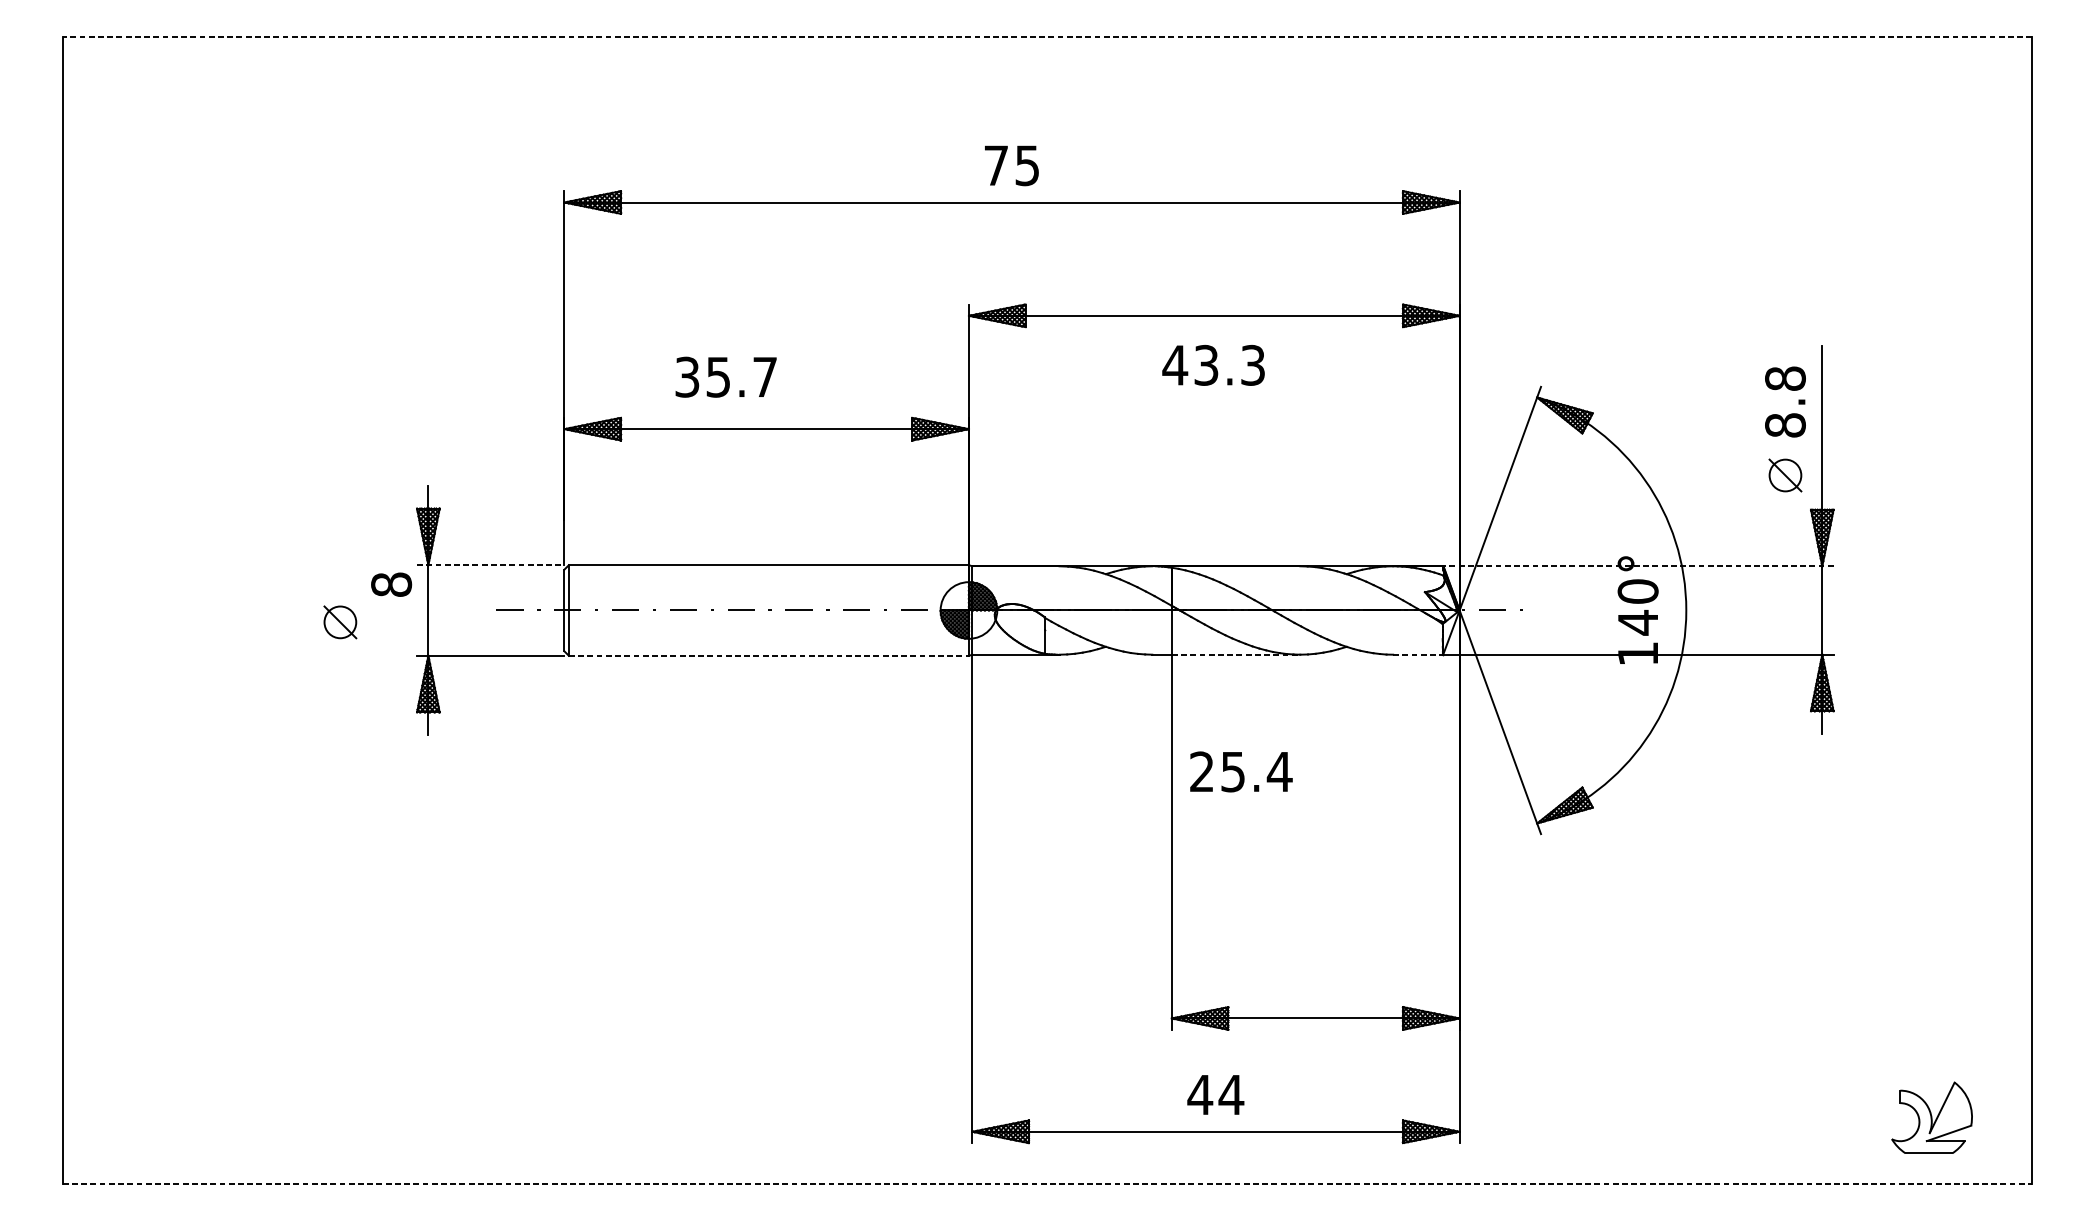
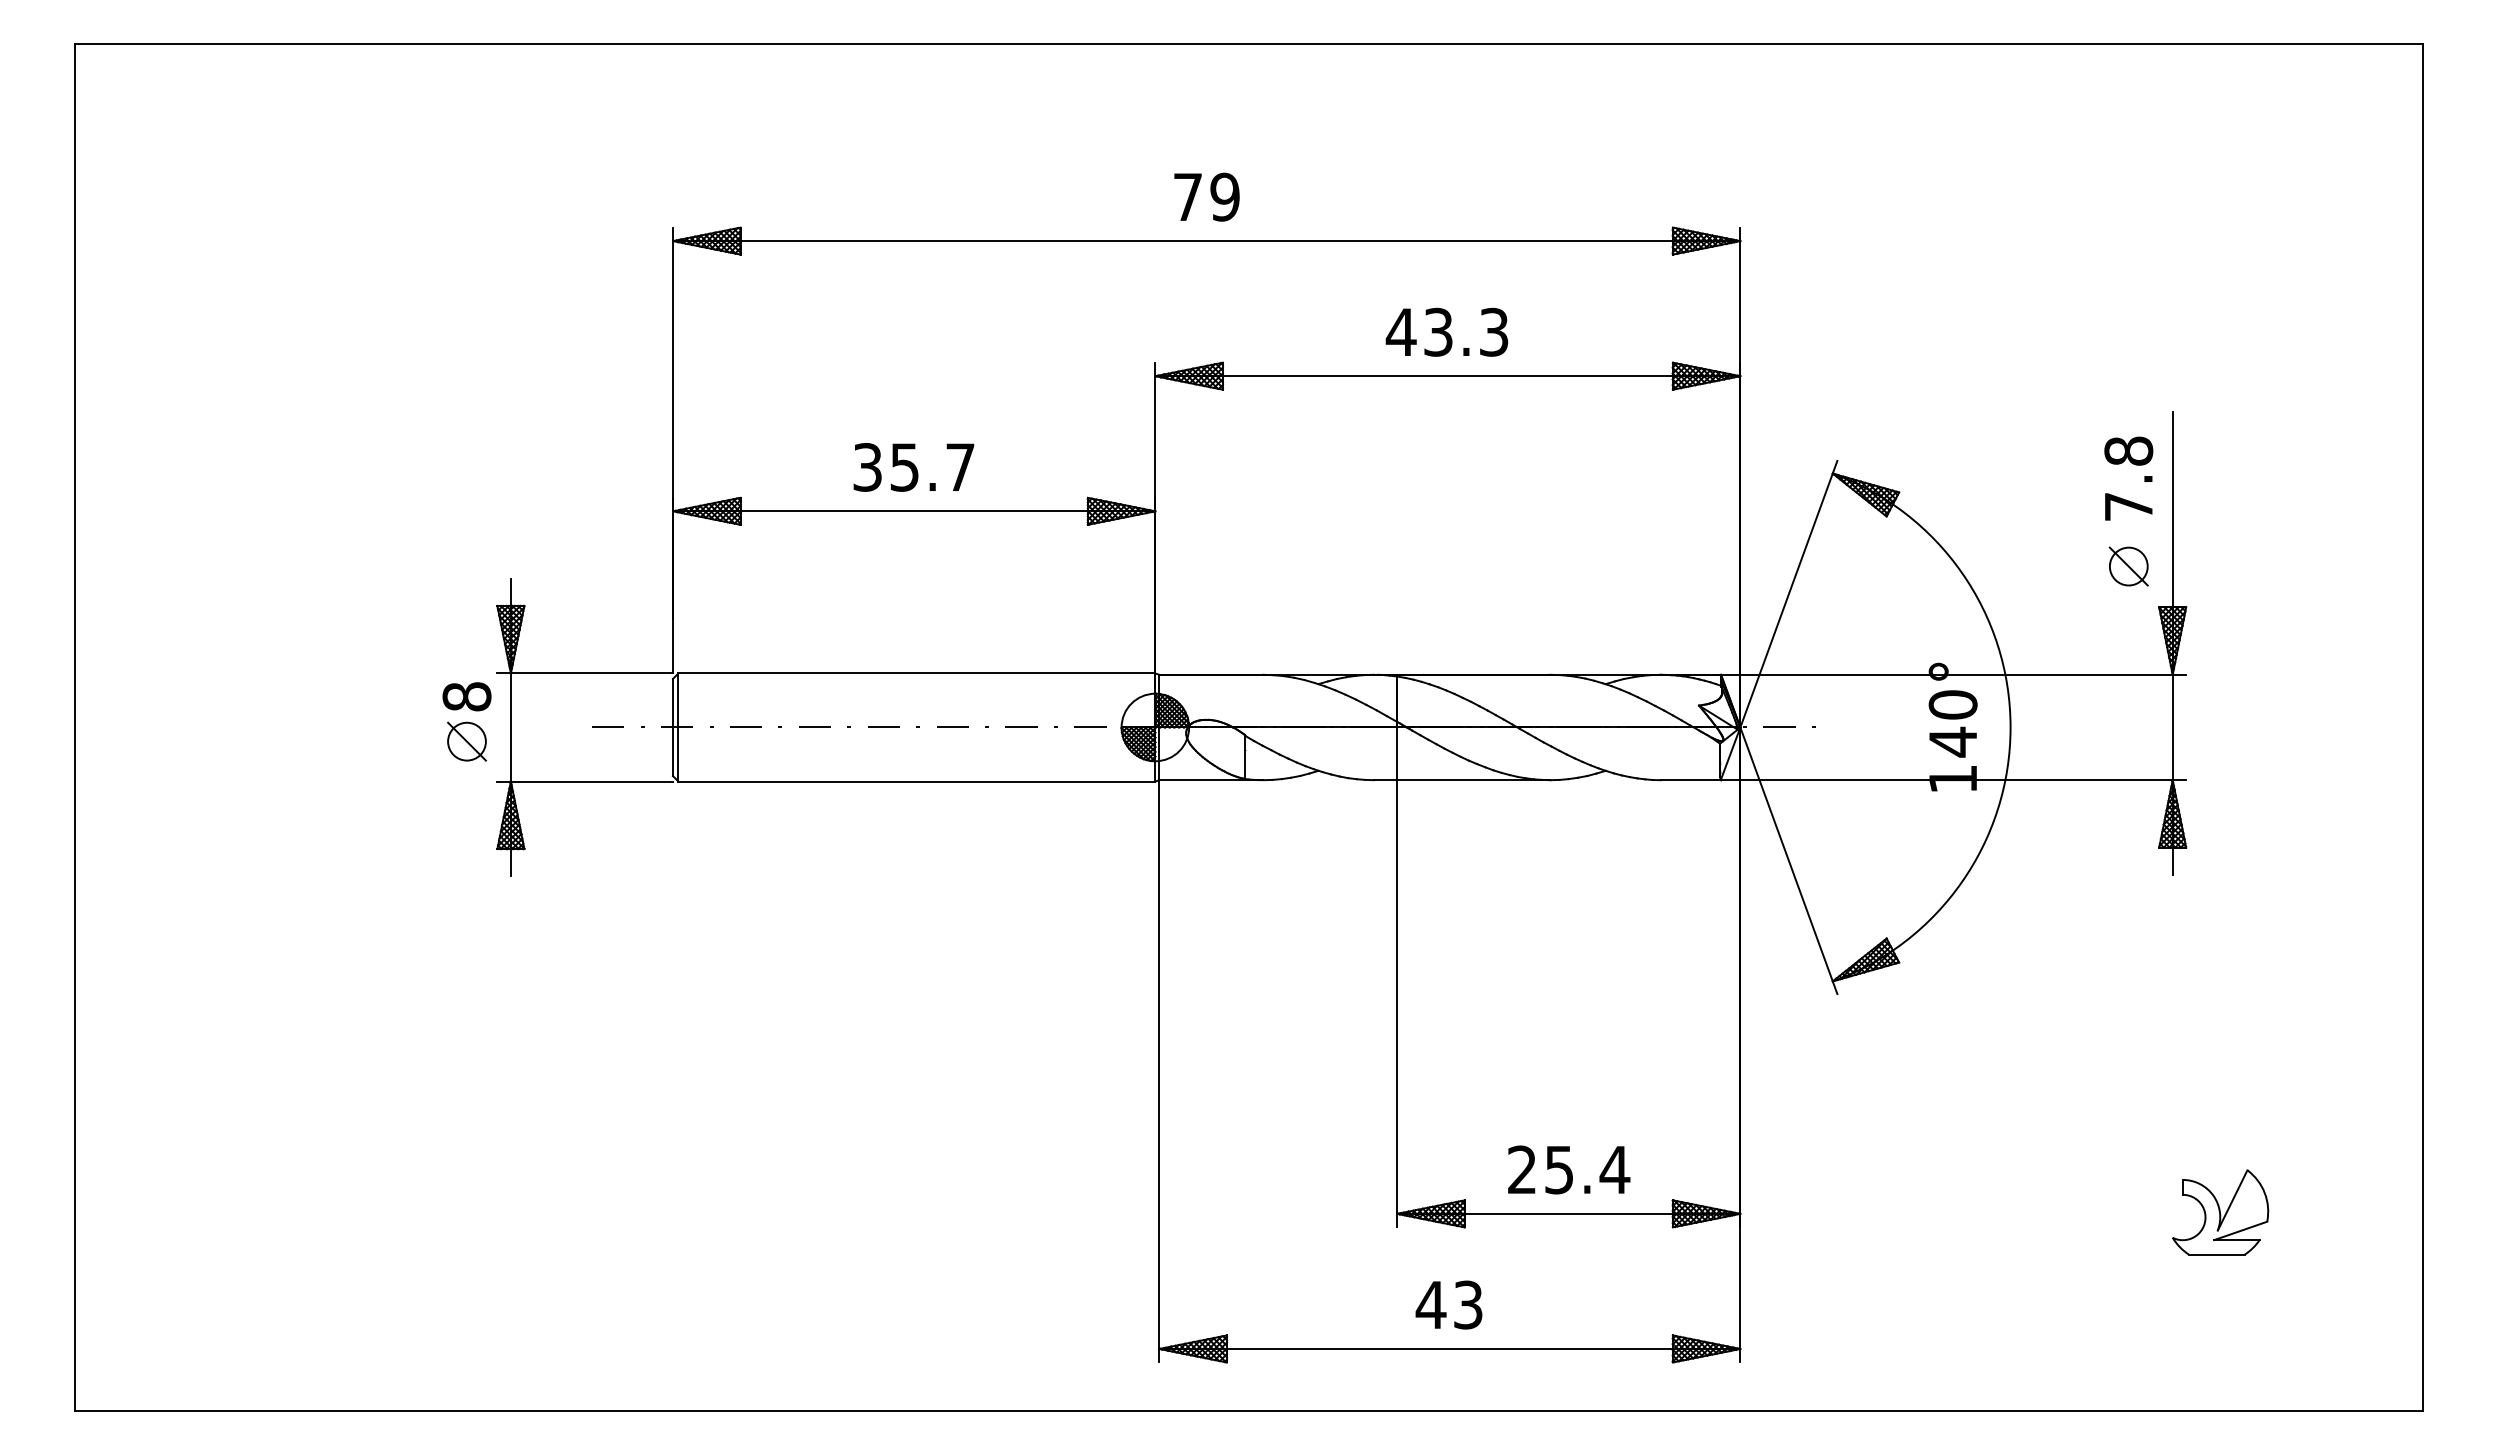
line: (1047, 36) -> (1248, 43), dashed -> solid
text: (1026, 165) -> (1224, 196), 75 -> 79
text: (1213, 364) -> (1446, 331), moved
text: (725, 377) -> (913, 467), moved
text: (1785, 425) -> (2128, 506), 8.8 -> 7.8
line: (490, 565) -> (585, 673), dashed -> solid
line: (1638, 566) -> (1953, 674), dashed -> solid
part: (339, 622) -> (466, 741), moved
line: (1235, 654) -> (1473, 780), dashed -> solid
line: (1417, 654) -> (1690, 780), dashed -> solid
line: (769, 655) -> (917, 781), dashed -> solid
text: (1241, 771) -> (1569, 1169), moved
text: (1230, 1094) -> (1467, 1304), 44 -> 43
part: (1932, 1117) -> (2220, 1212), moved
line: (1047, 1184) -> (1249, 1411), dashed -> solid

